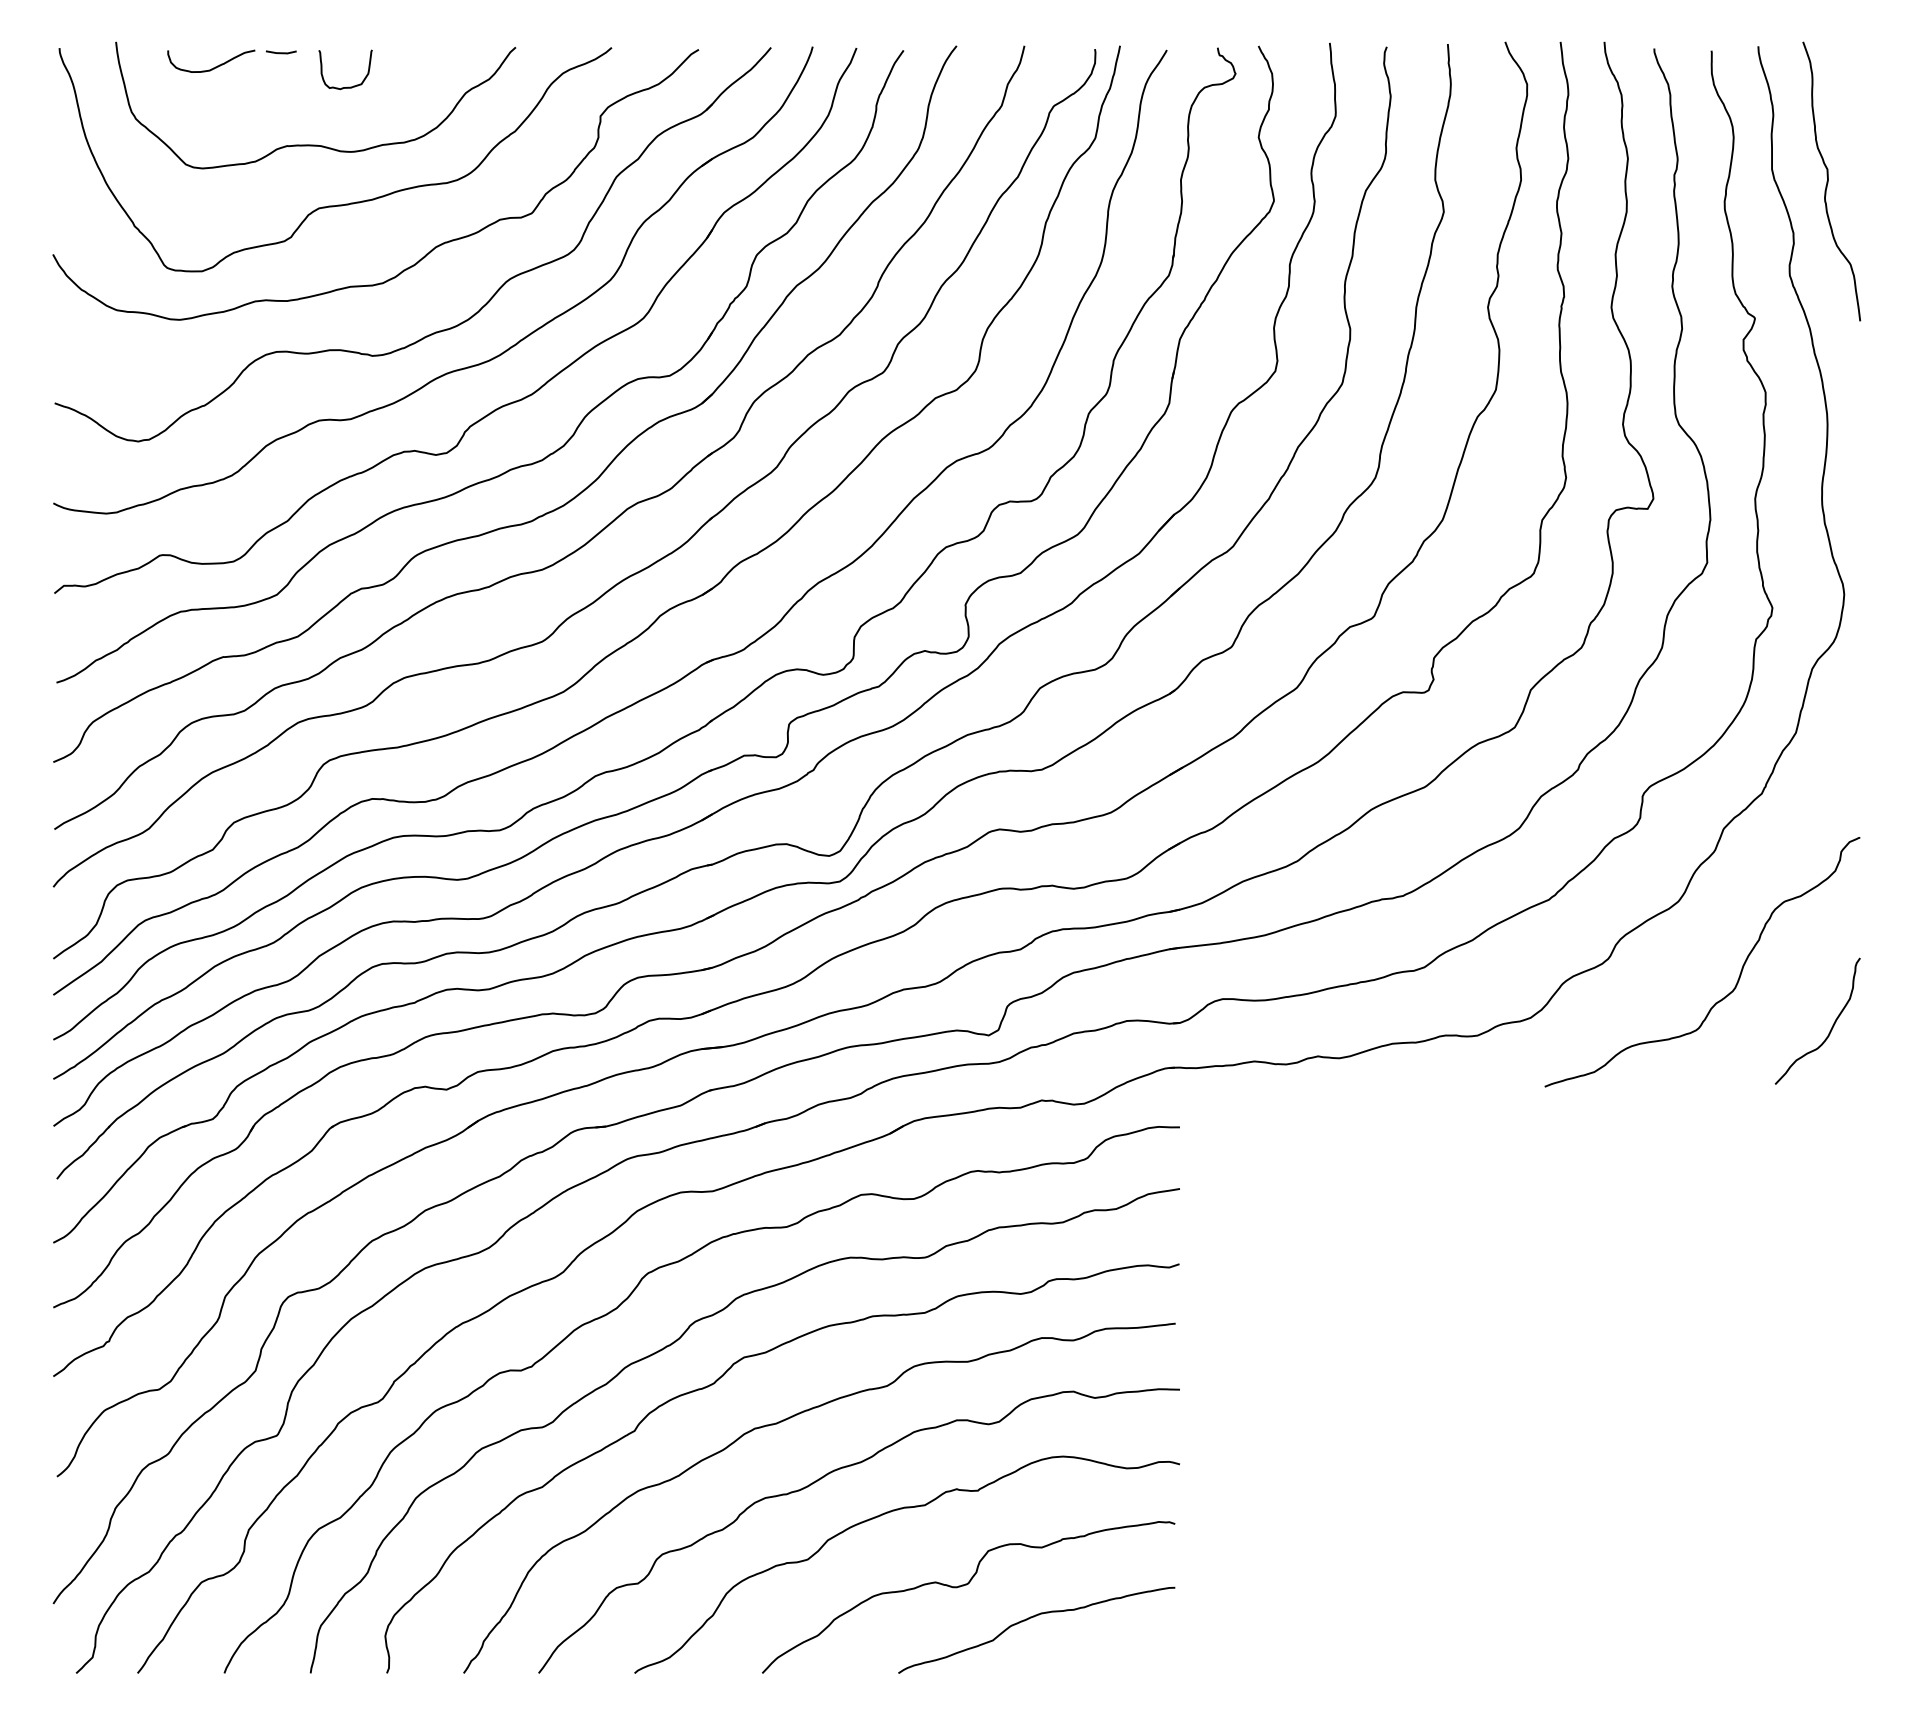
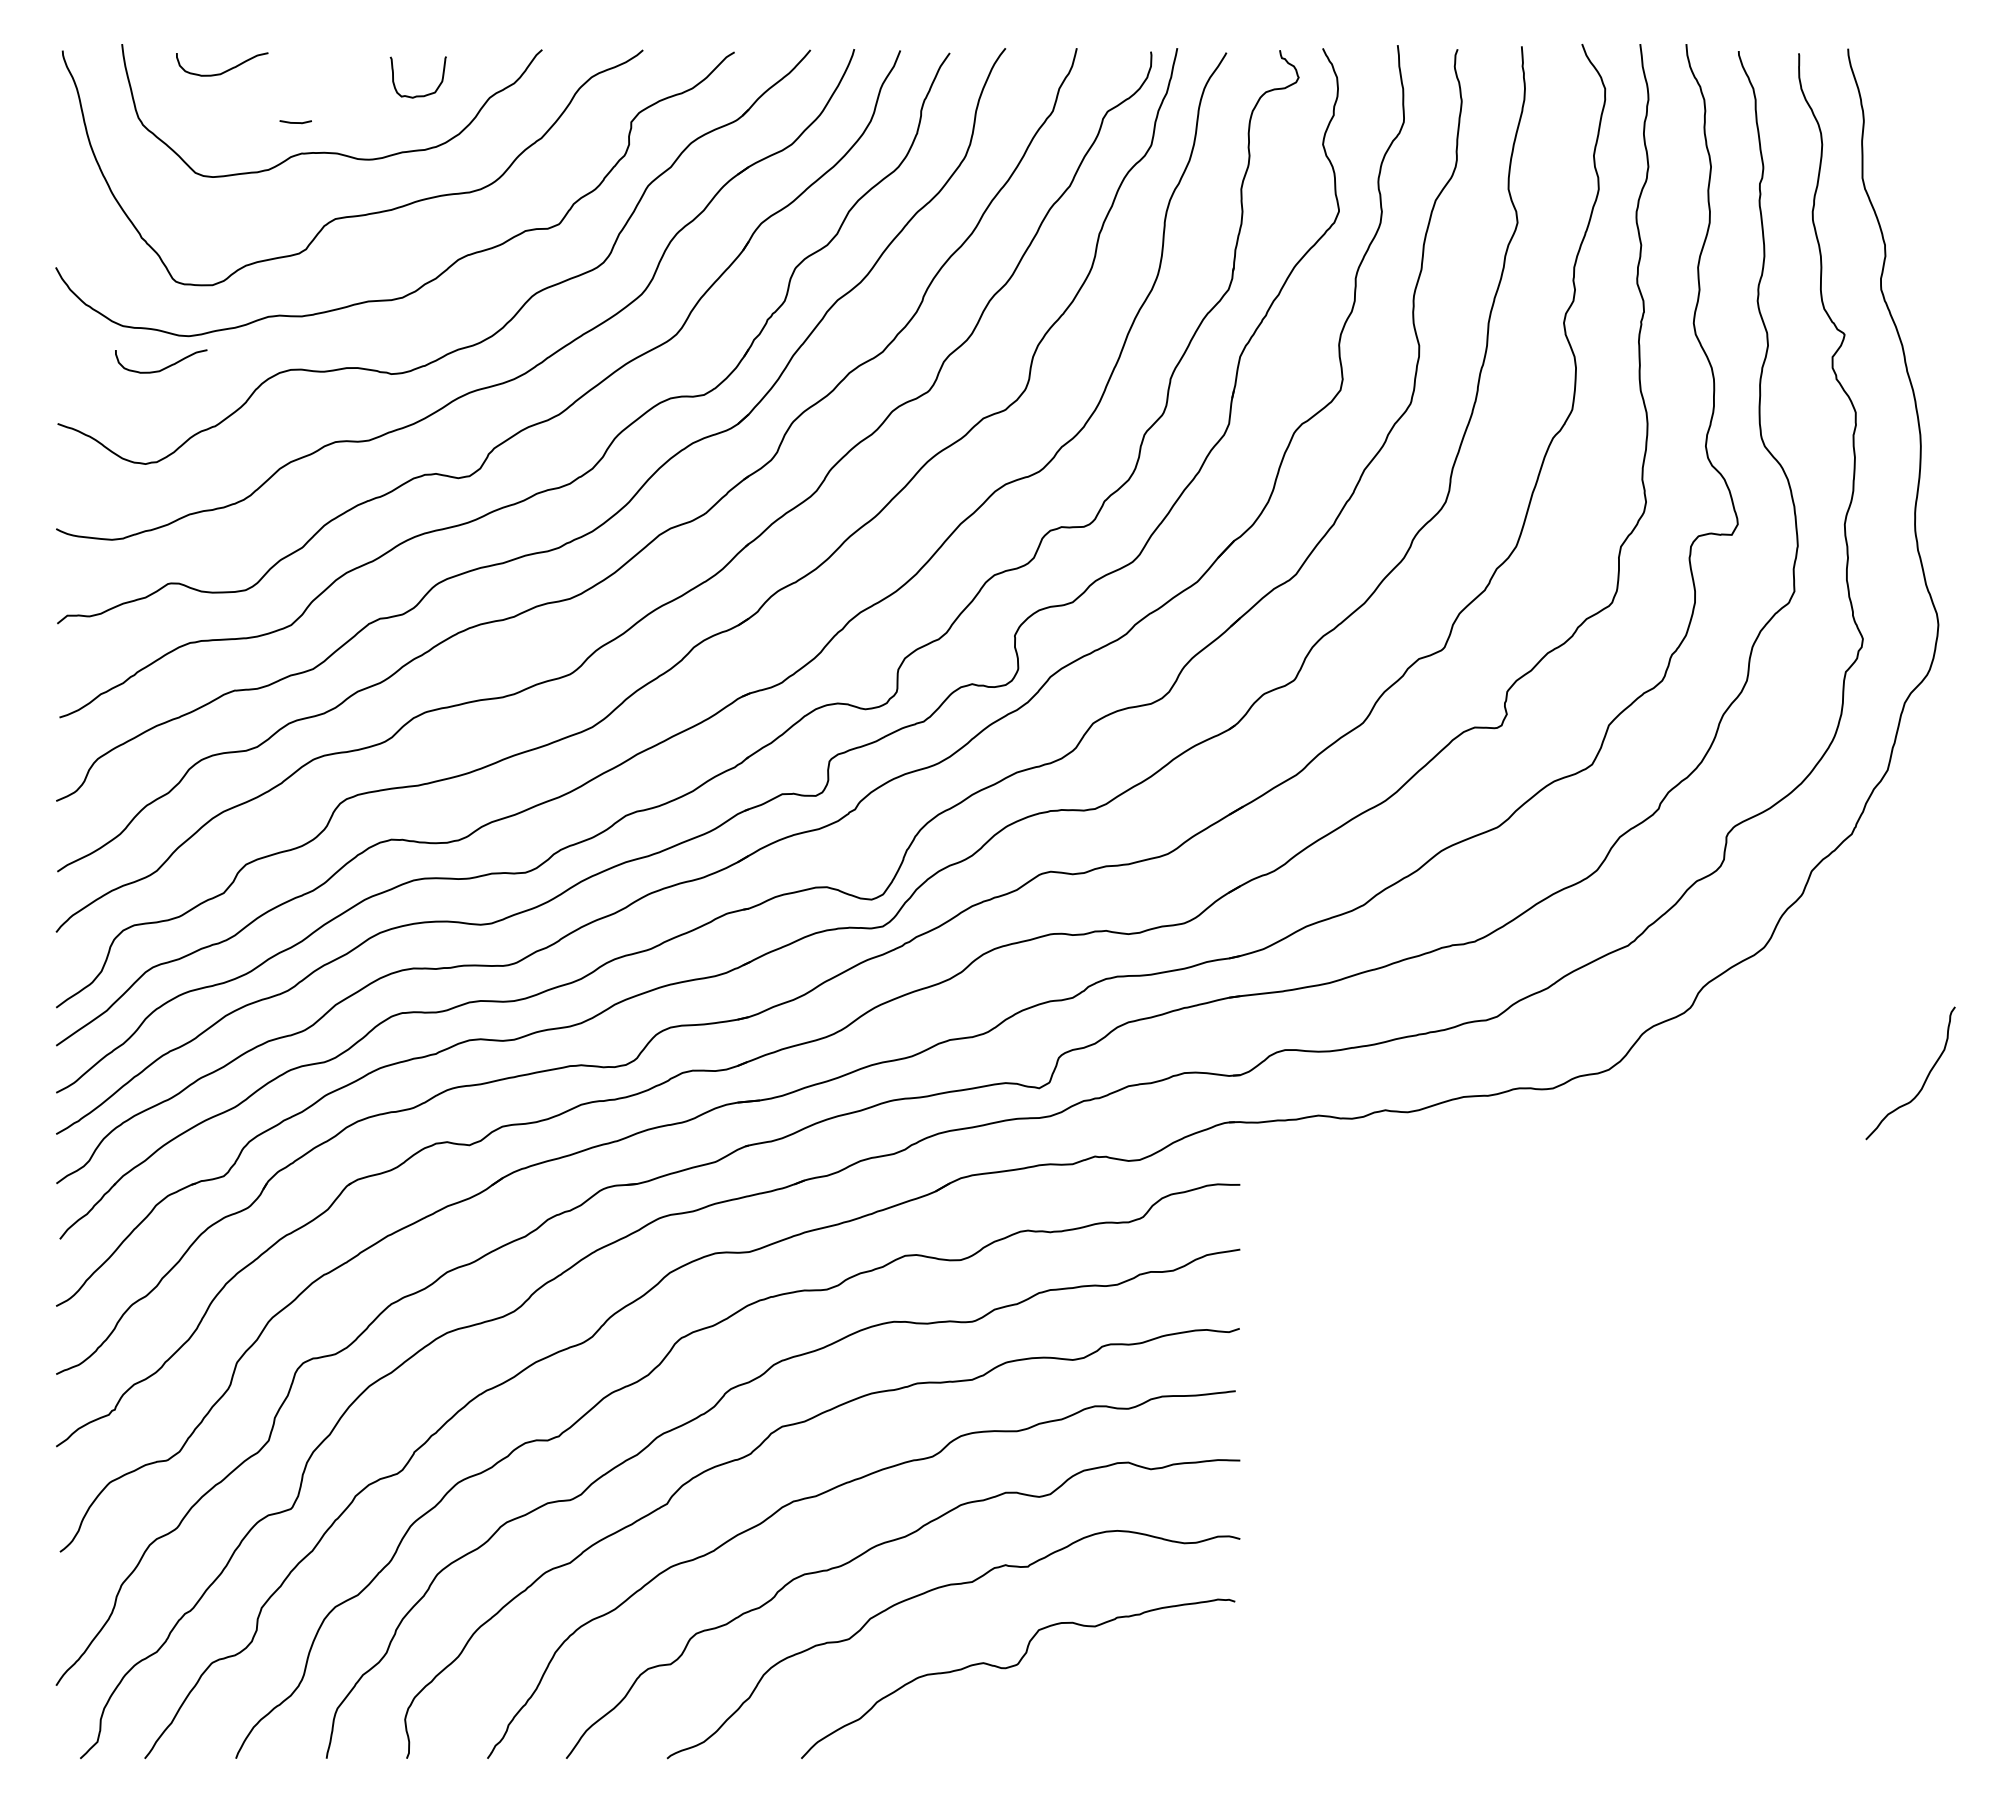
line: (281, 52) -> (295, 122), moved
curve: (344, 87) -> (417, 95), moved
curve: (1829, 180) -> (1922, 189), removed
curve: (156, 349) -> (164, 367), added
curve: (1739, 973) -> (1828, 1023), removed
curve: (1032, 1617) -> (1085, 1700), removed

